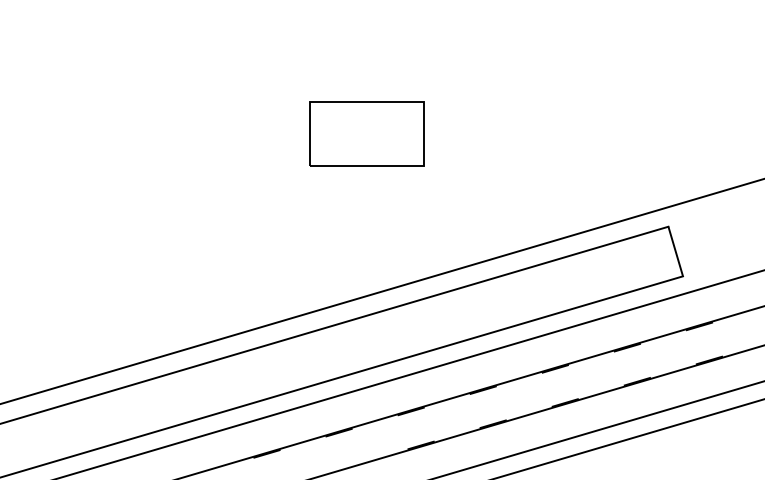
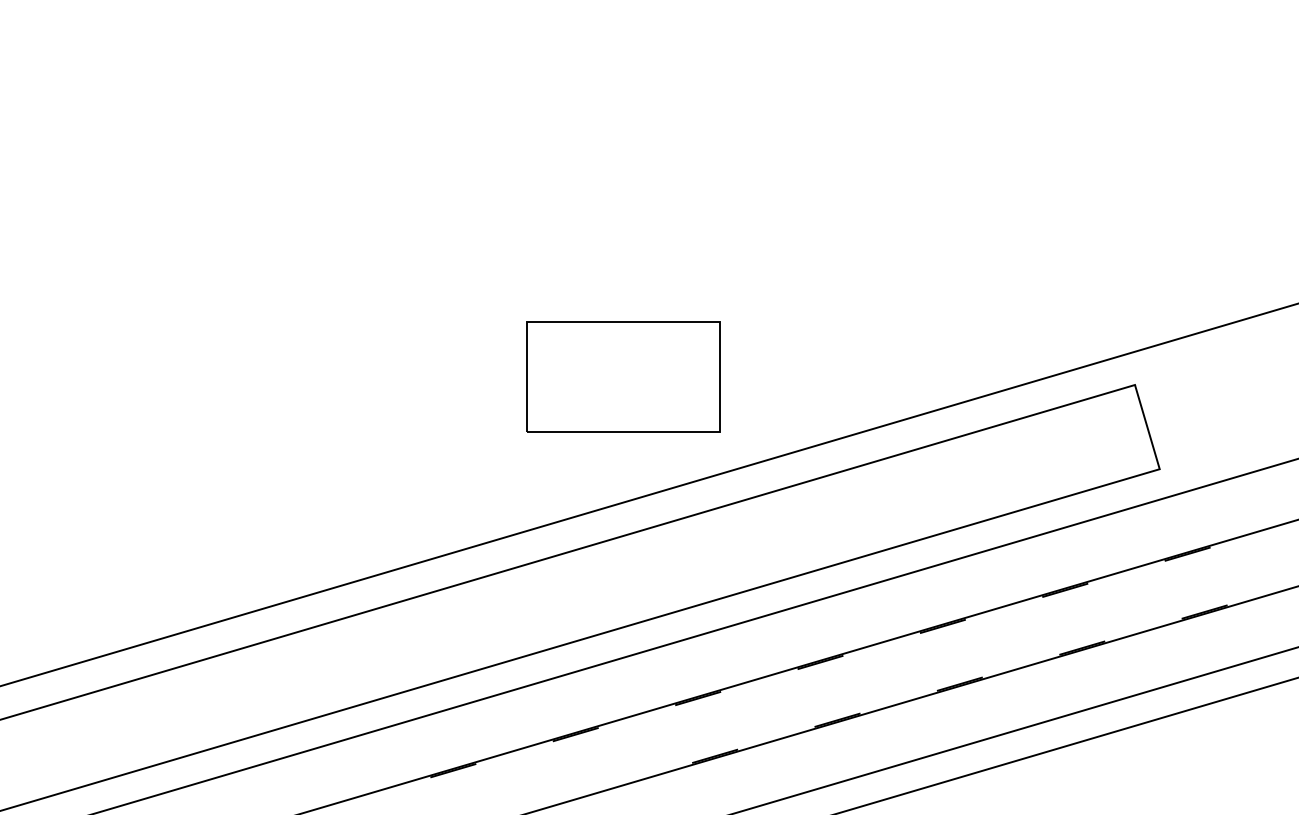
part: (366, 133) -> (622, 376), moved

